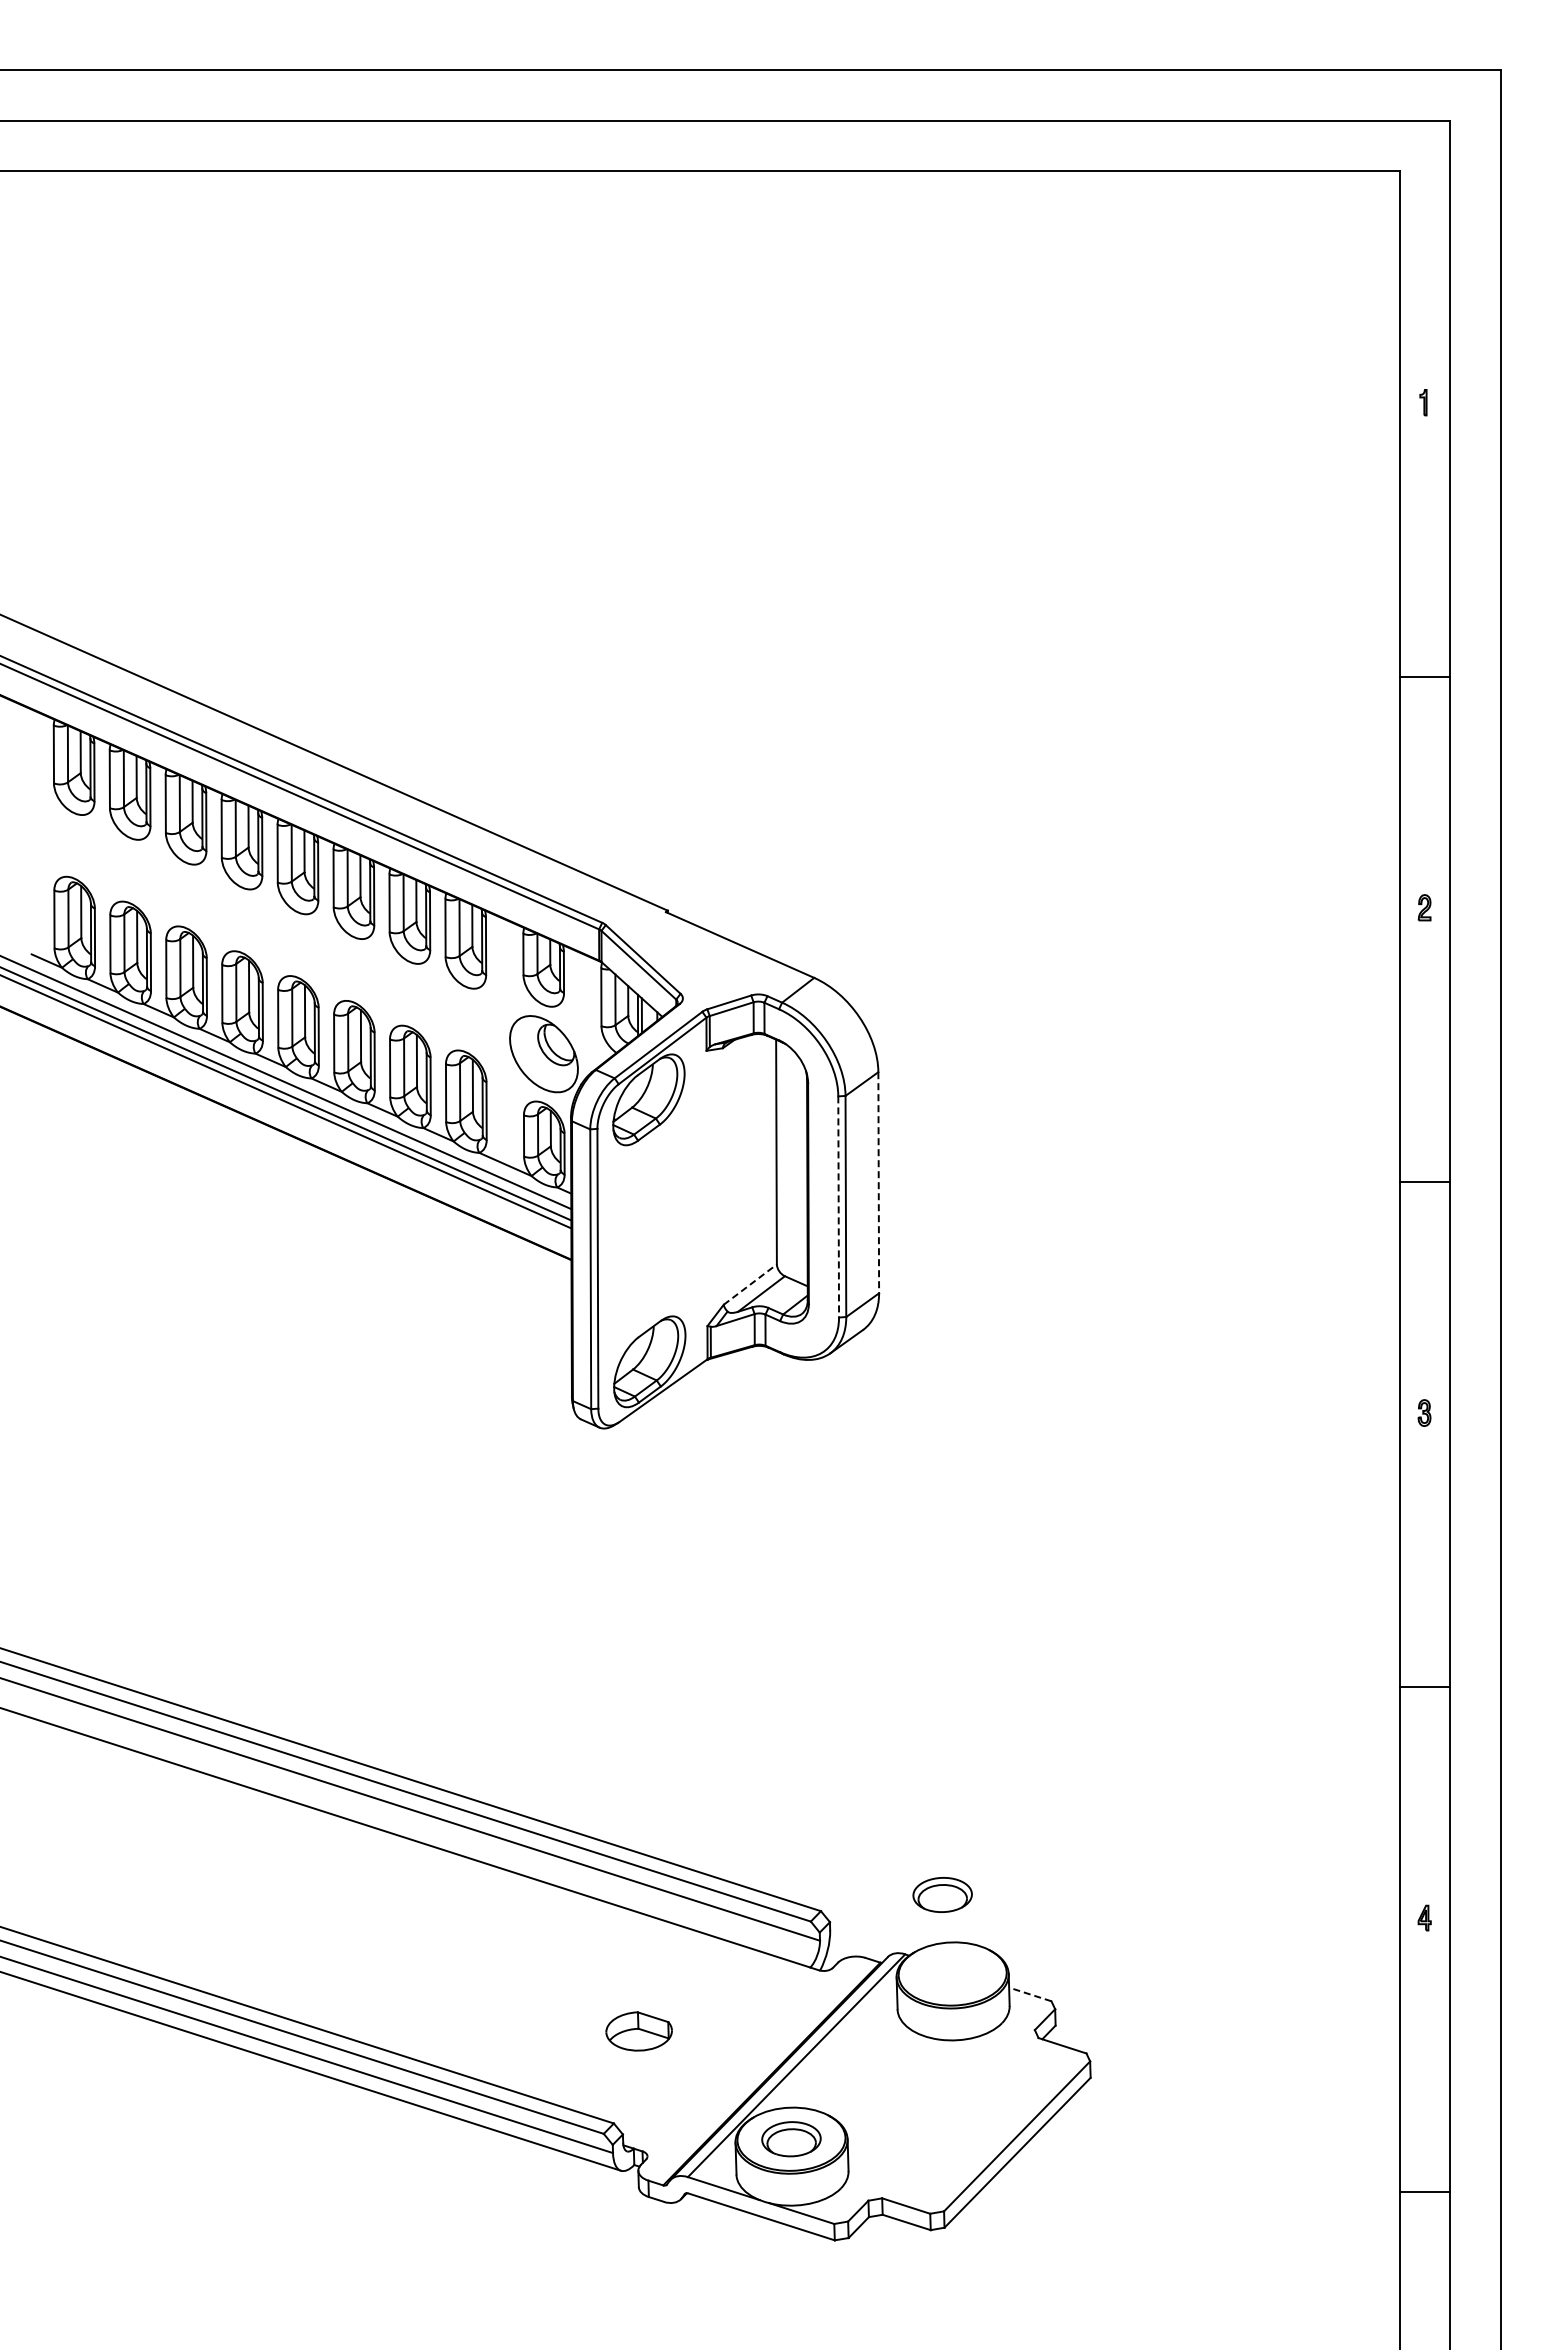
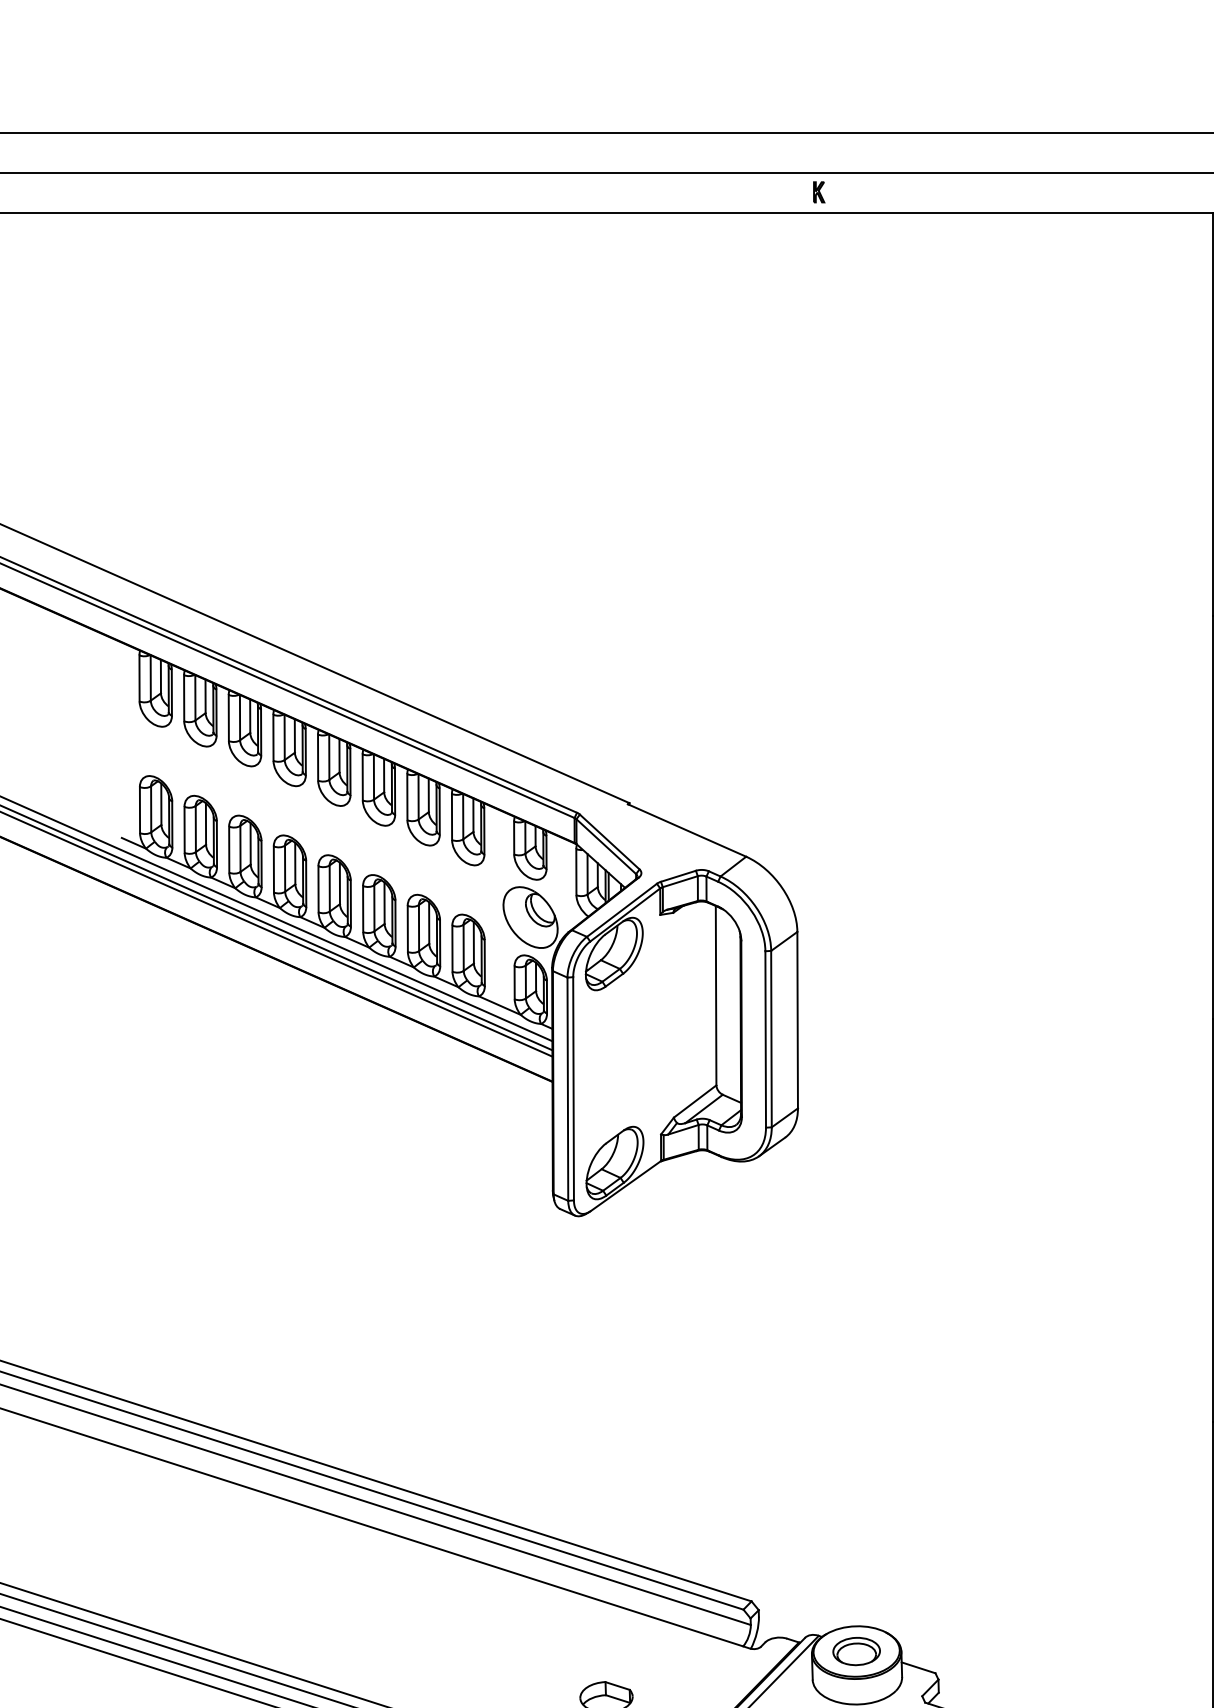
part: (905, 144) -> (819, 191), added
line: (878, 1182) -> (797, 1019), dashed -> solid
line: (838, 1206) -> (765, 1039), dashed -> solid
line: (750, 1284) -> (695, 1101), dashed -> solid
part: (942, 1894) -> (856, 1651), moved
line: (1029, 1994) -> (917, 1667), dashed -> solid

